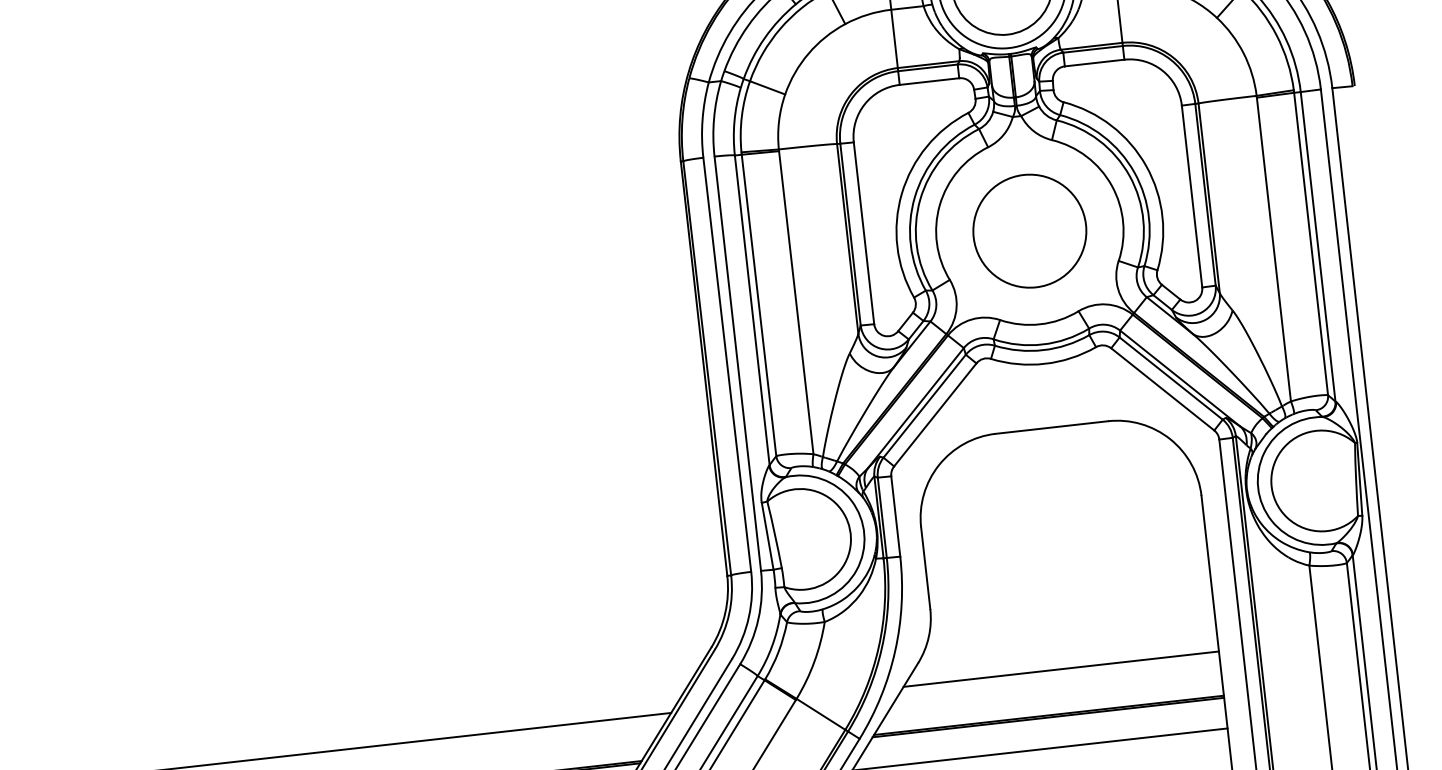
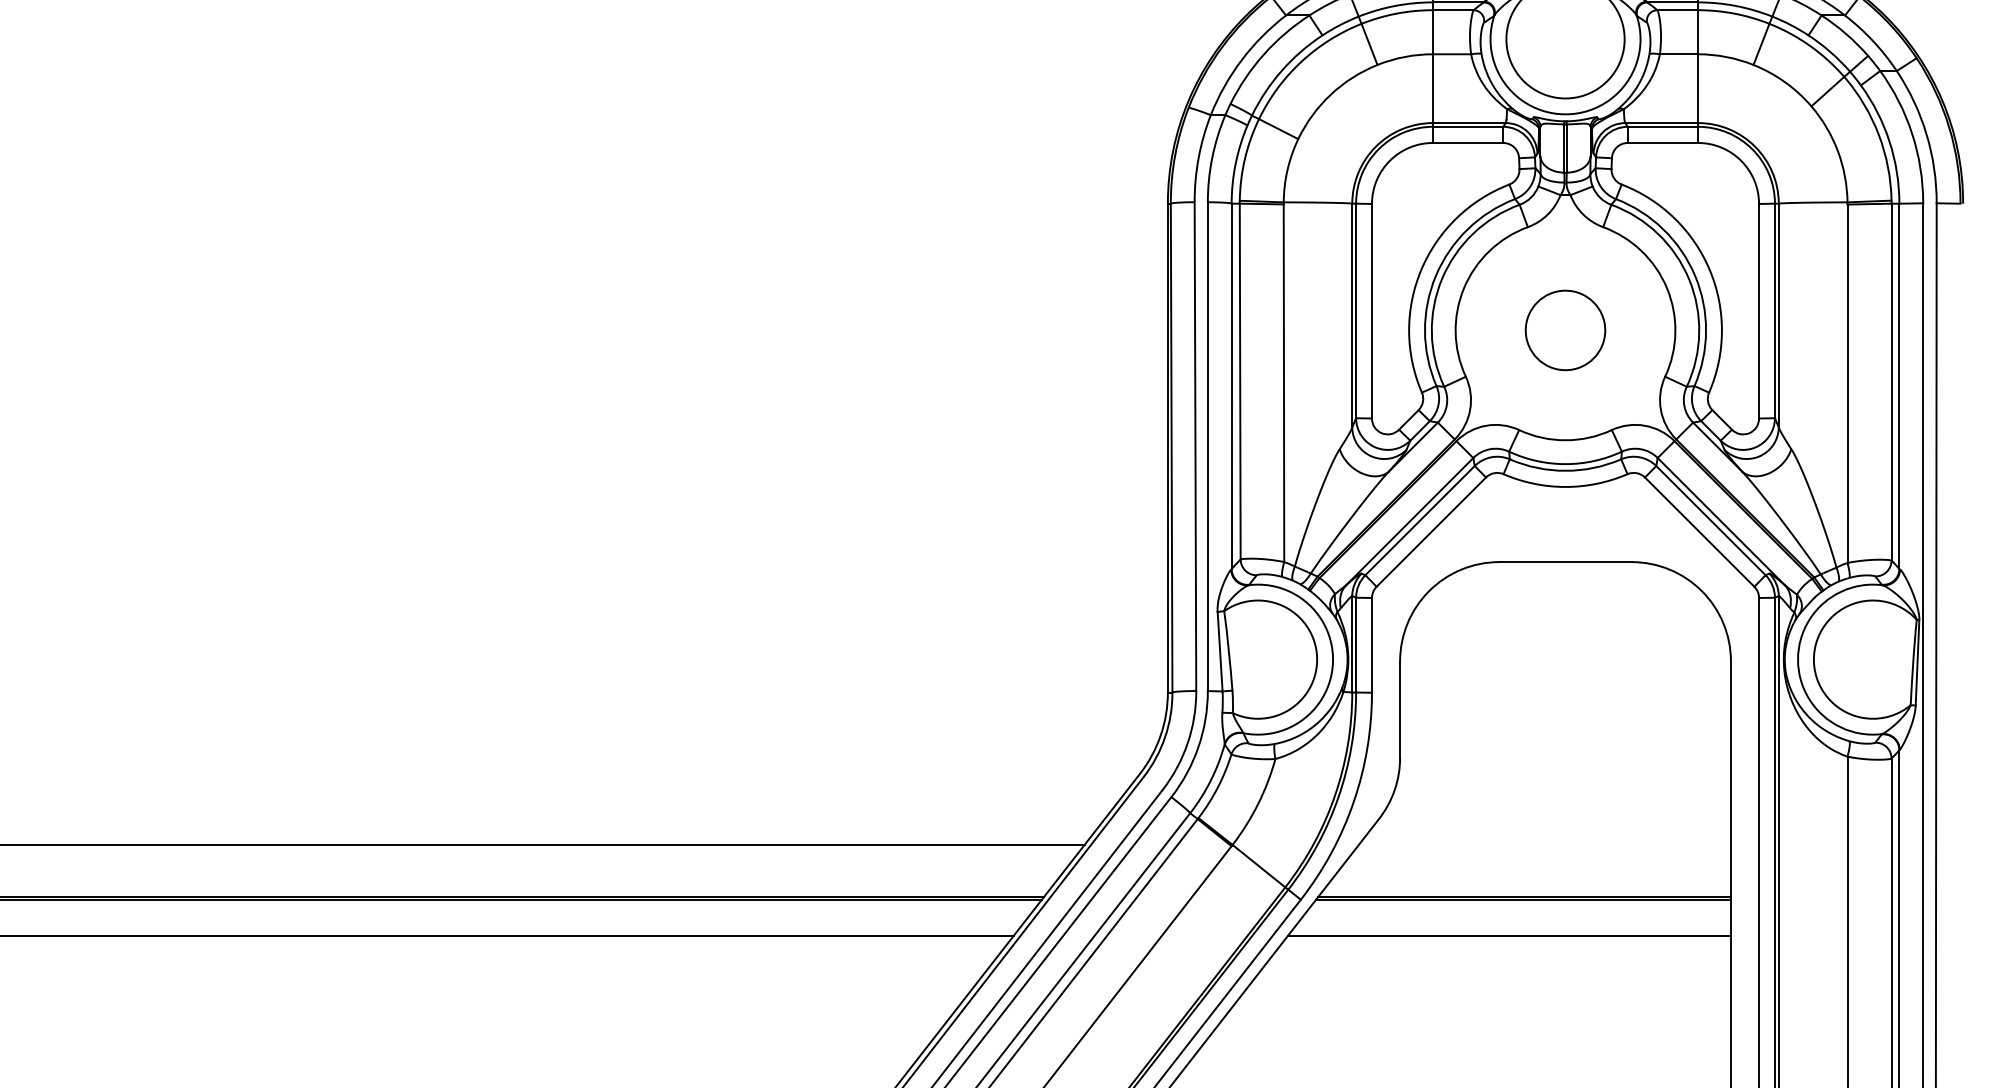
circle: (1029, 231) -> (1565, 330), size x0.6
line: (1060, 668) -> (1544, 844), removed

